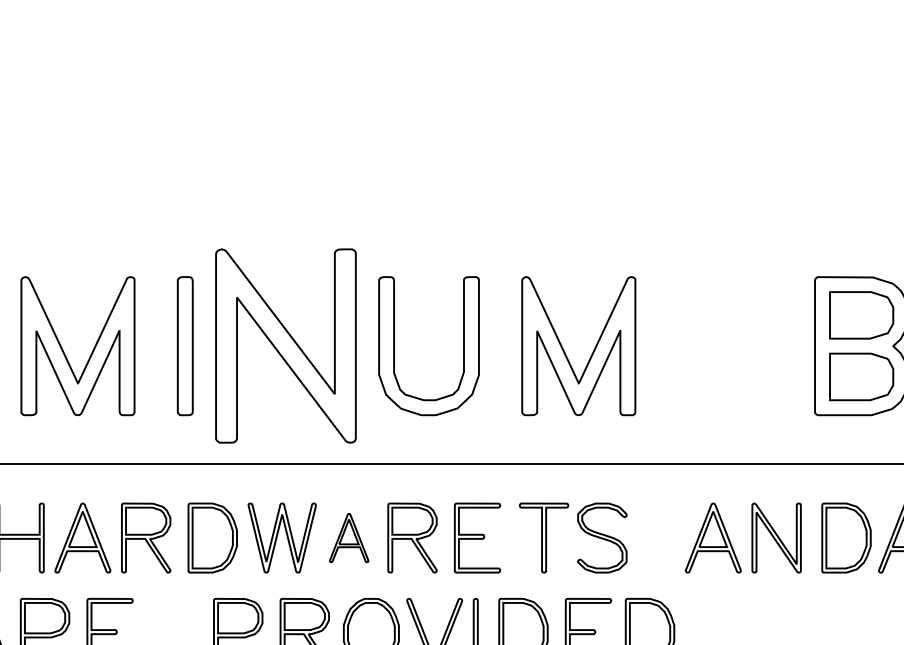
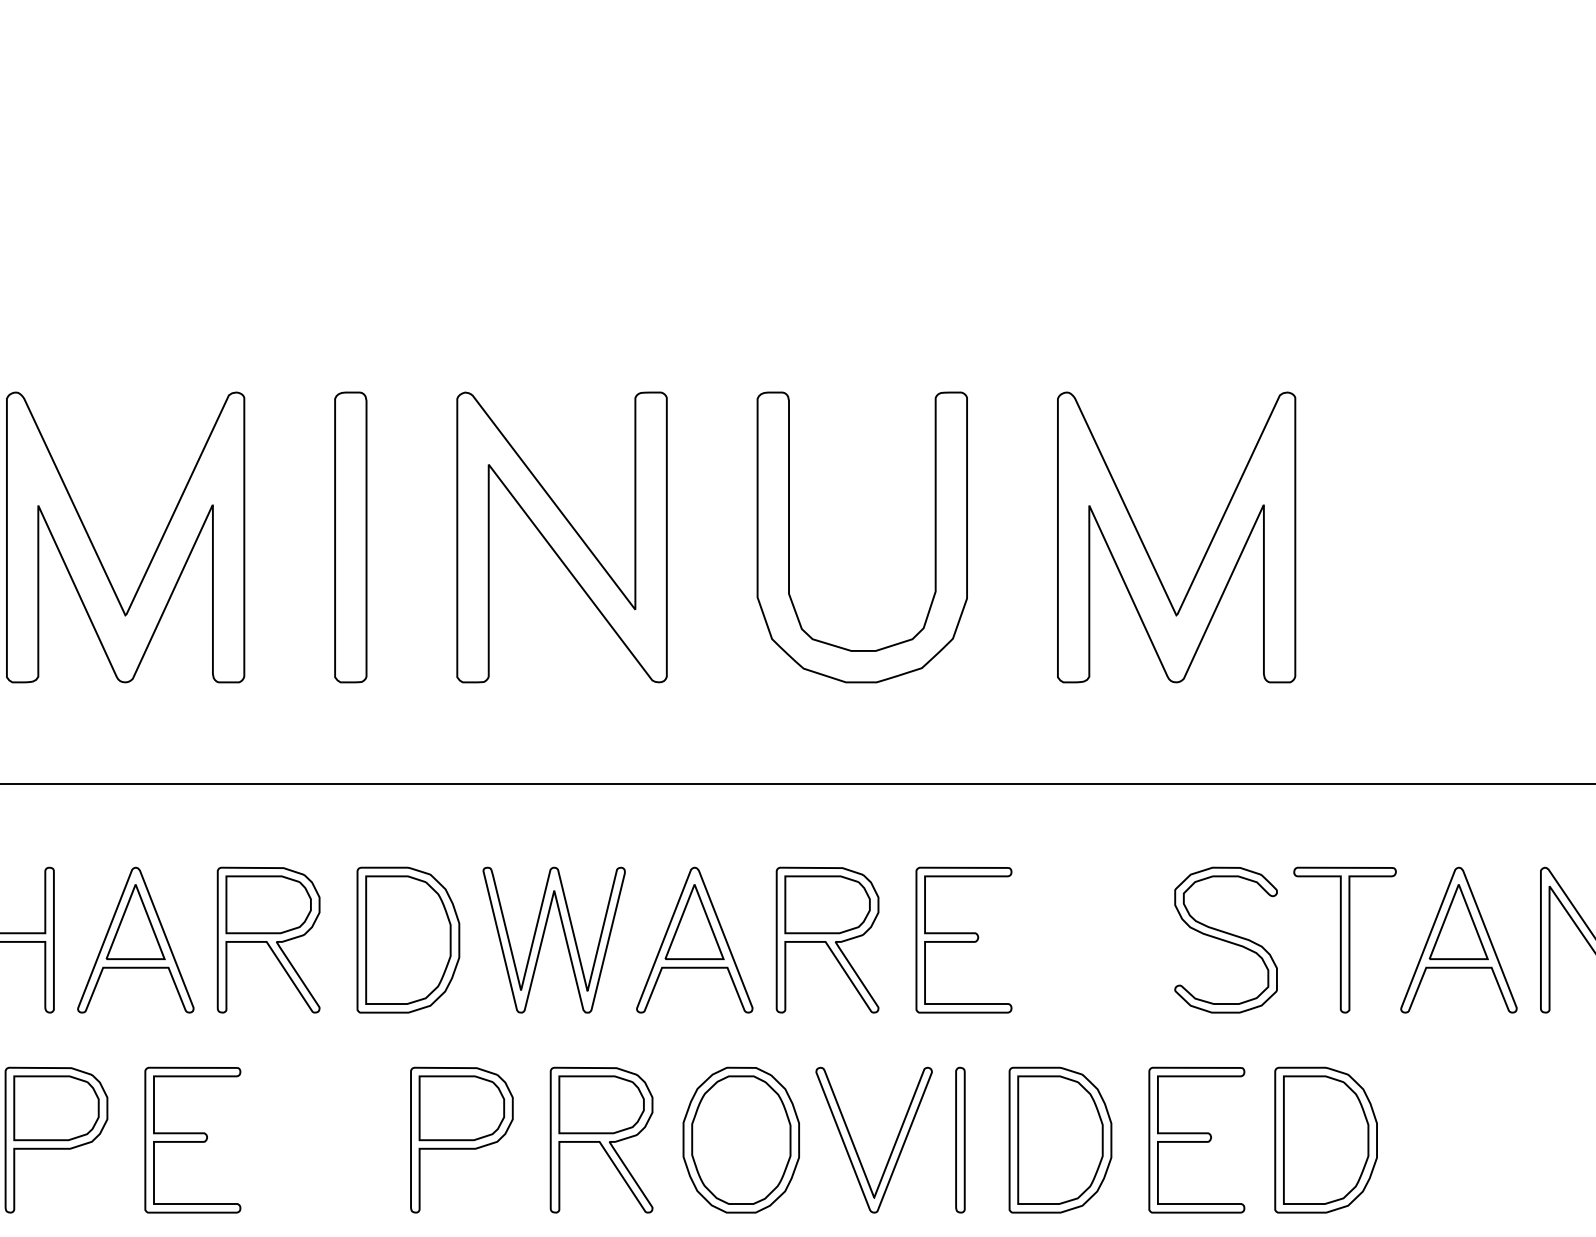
part: (285, 346) -> (561, 538), size x0.71
part: (348, 537) -> (693, 938), size x1.43
part: (544, 537) -> (1345, 938), moved

